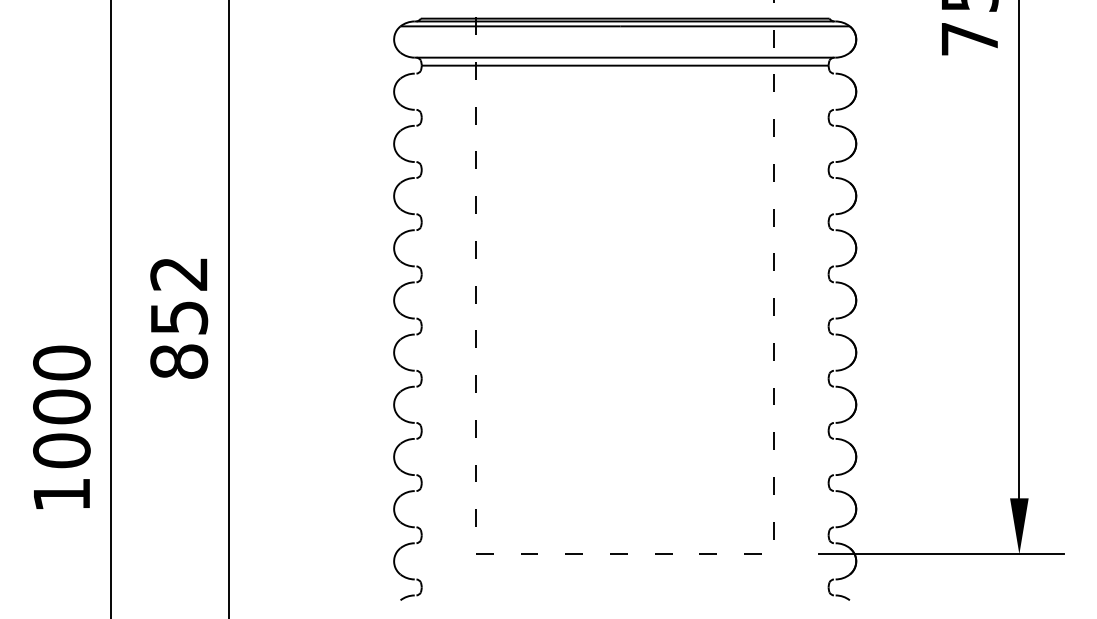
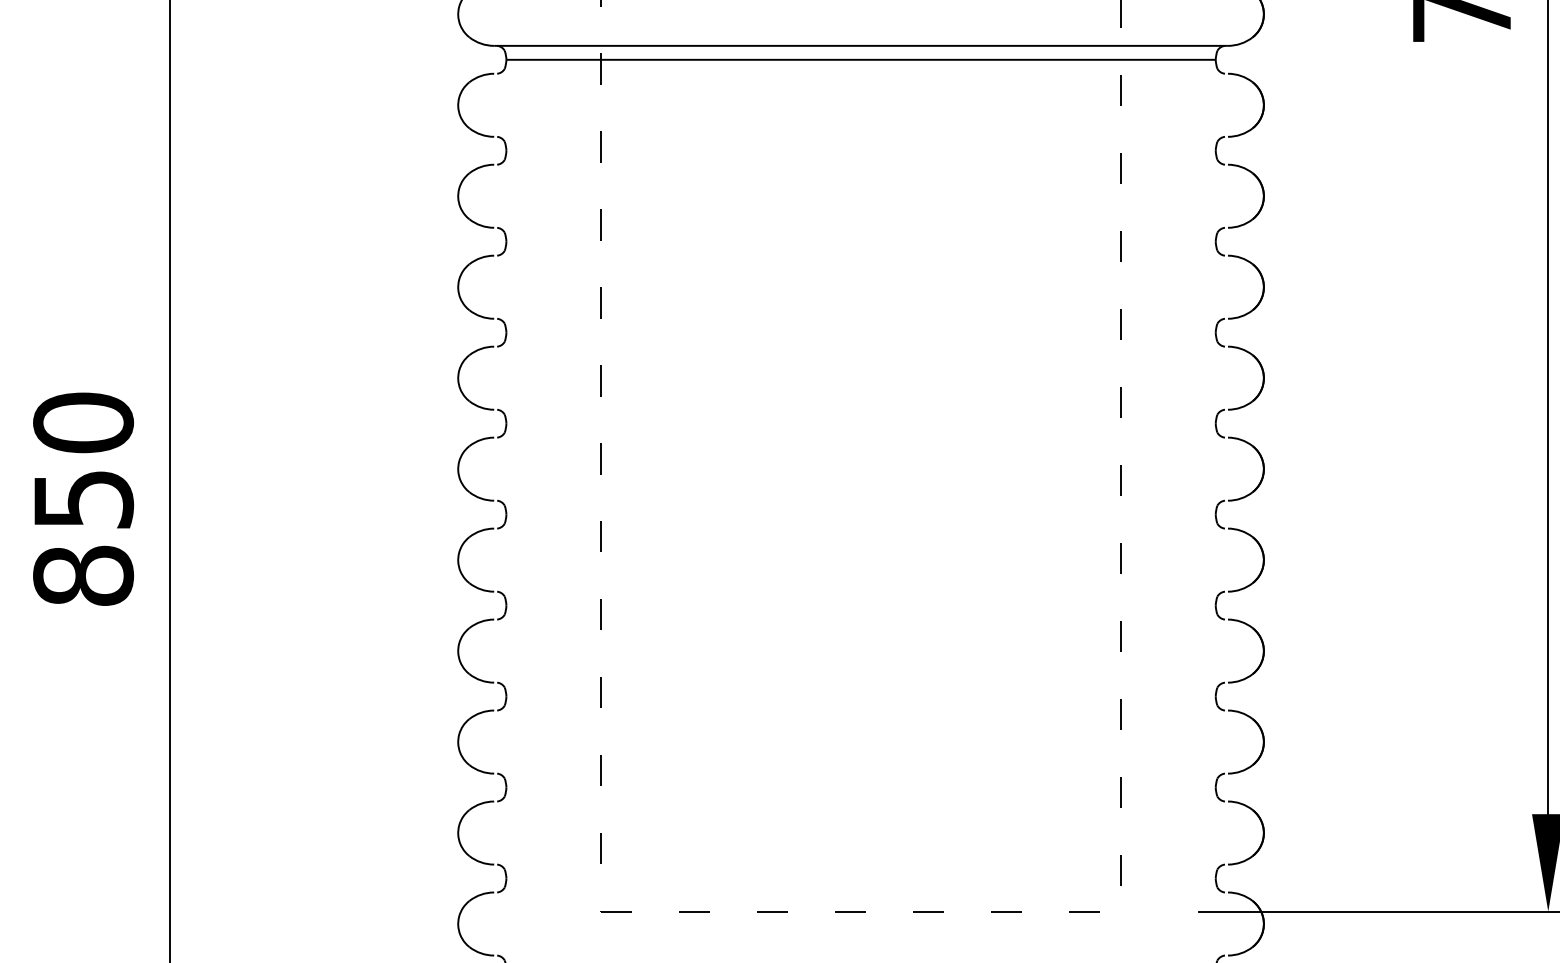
text: (179, 273) -> (84, 422), 852 -> 850

